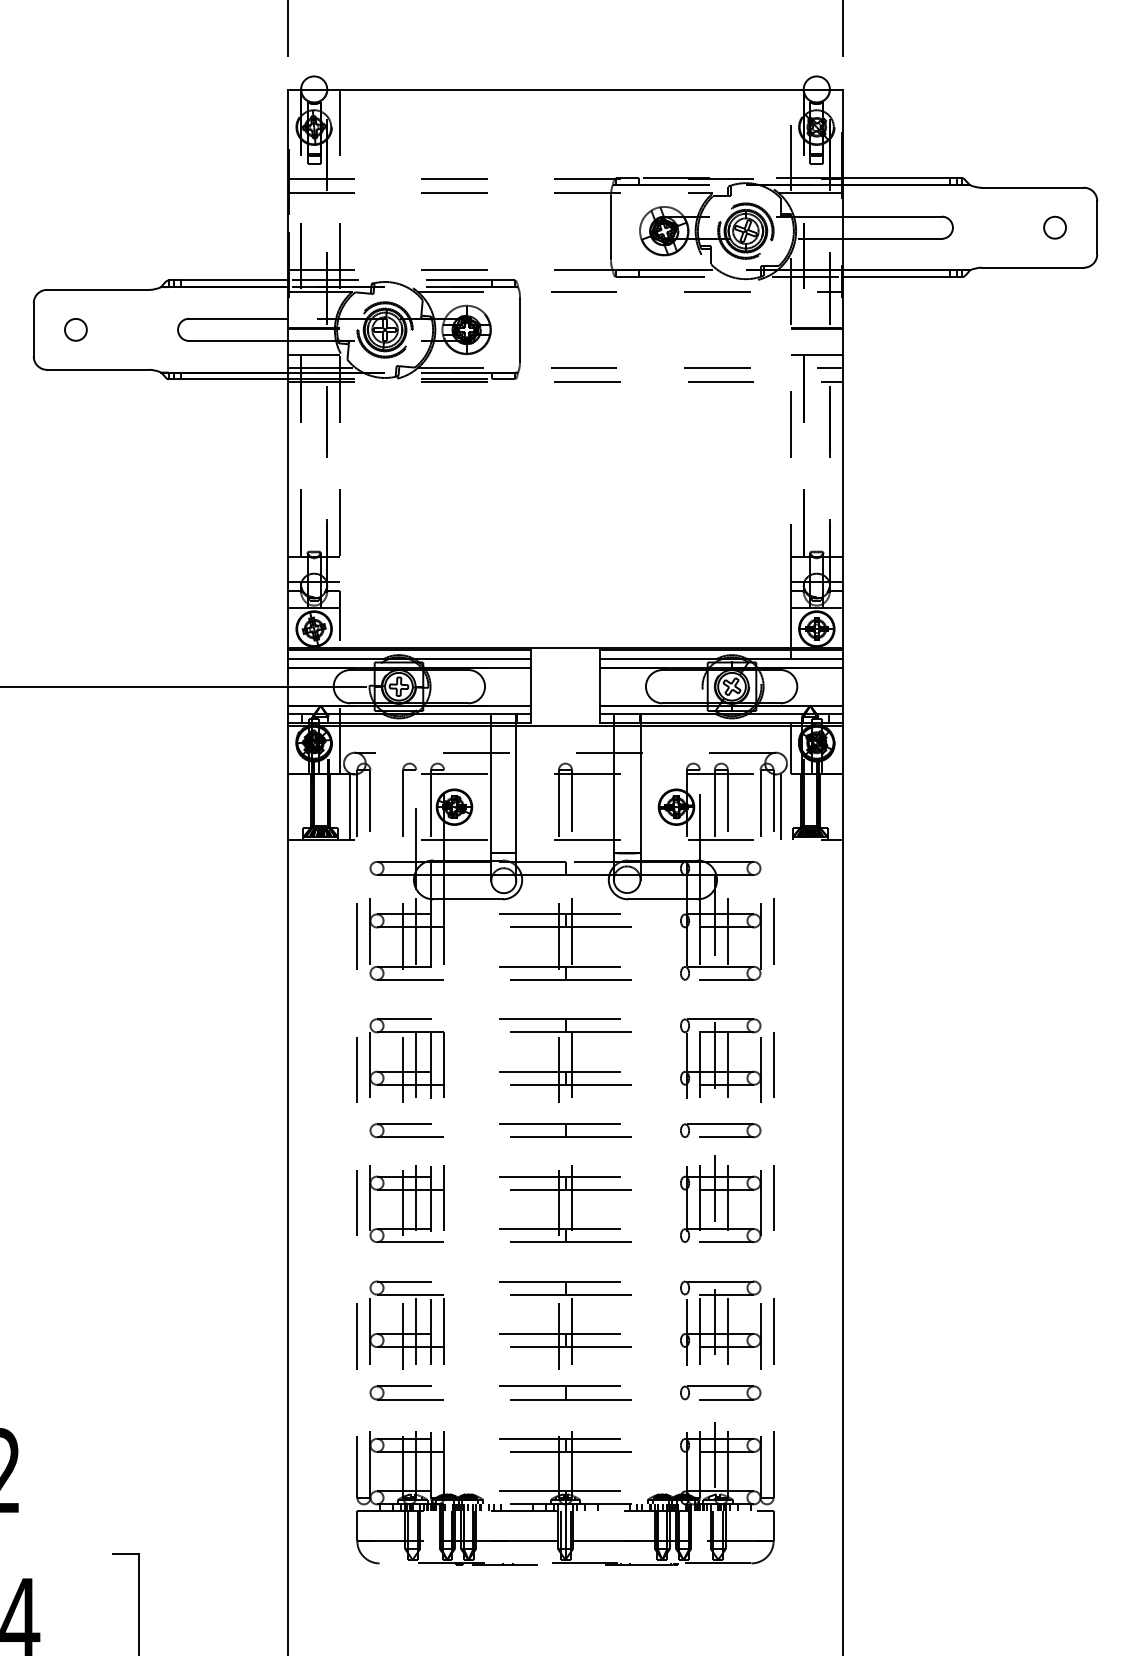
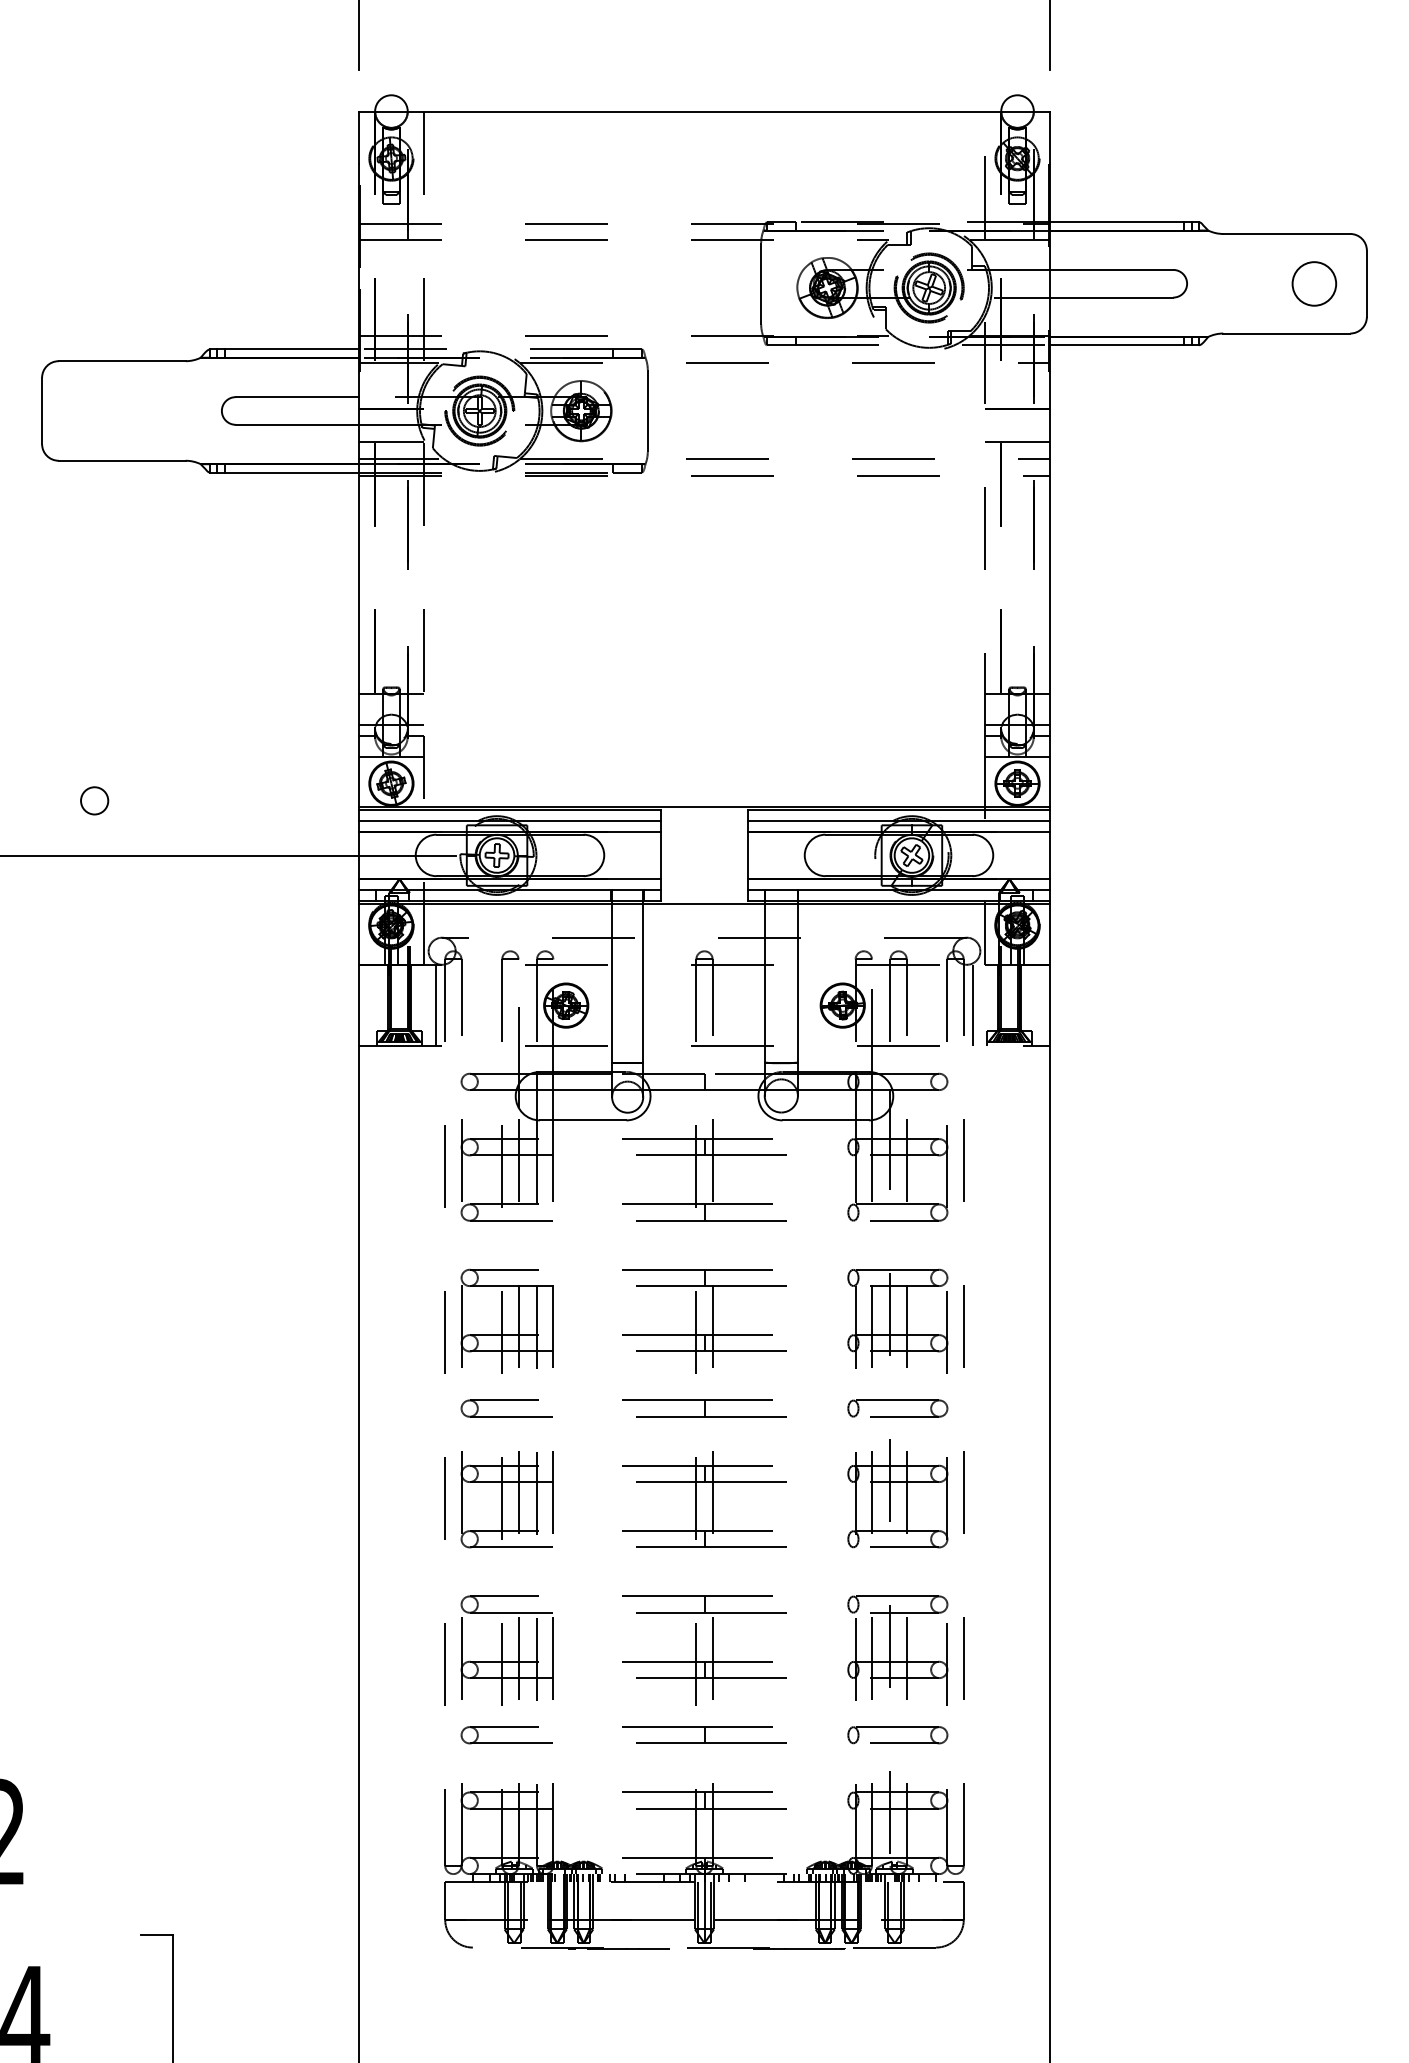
circle: (1054, 227) -> (1313, 283), size x1.6
circle: (75, 329) -> (94, 800), moved

